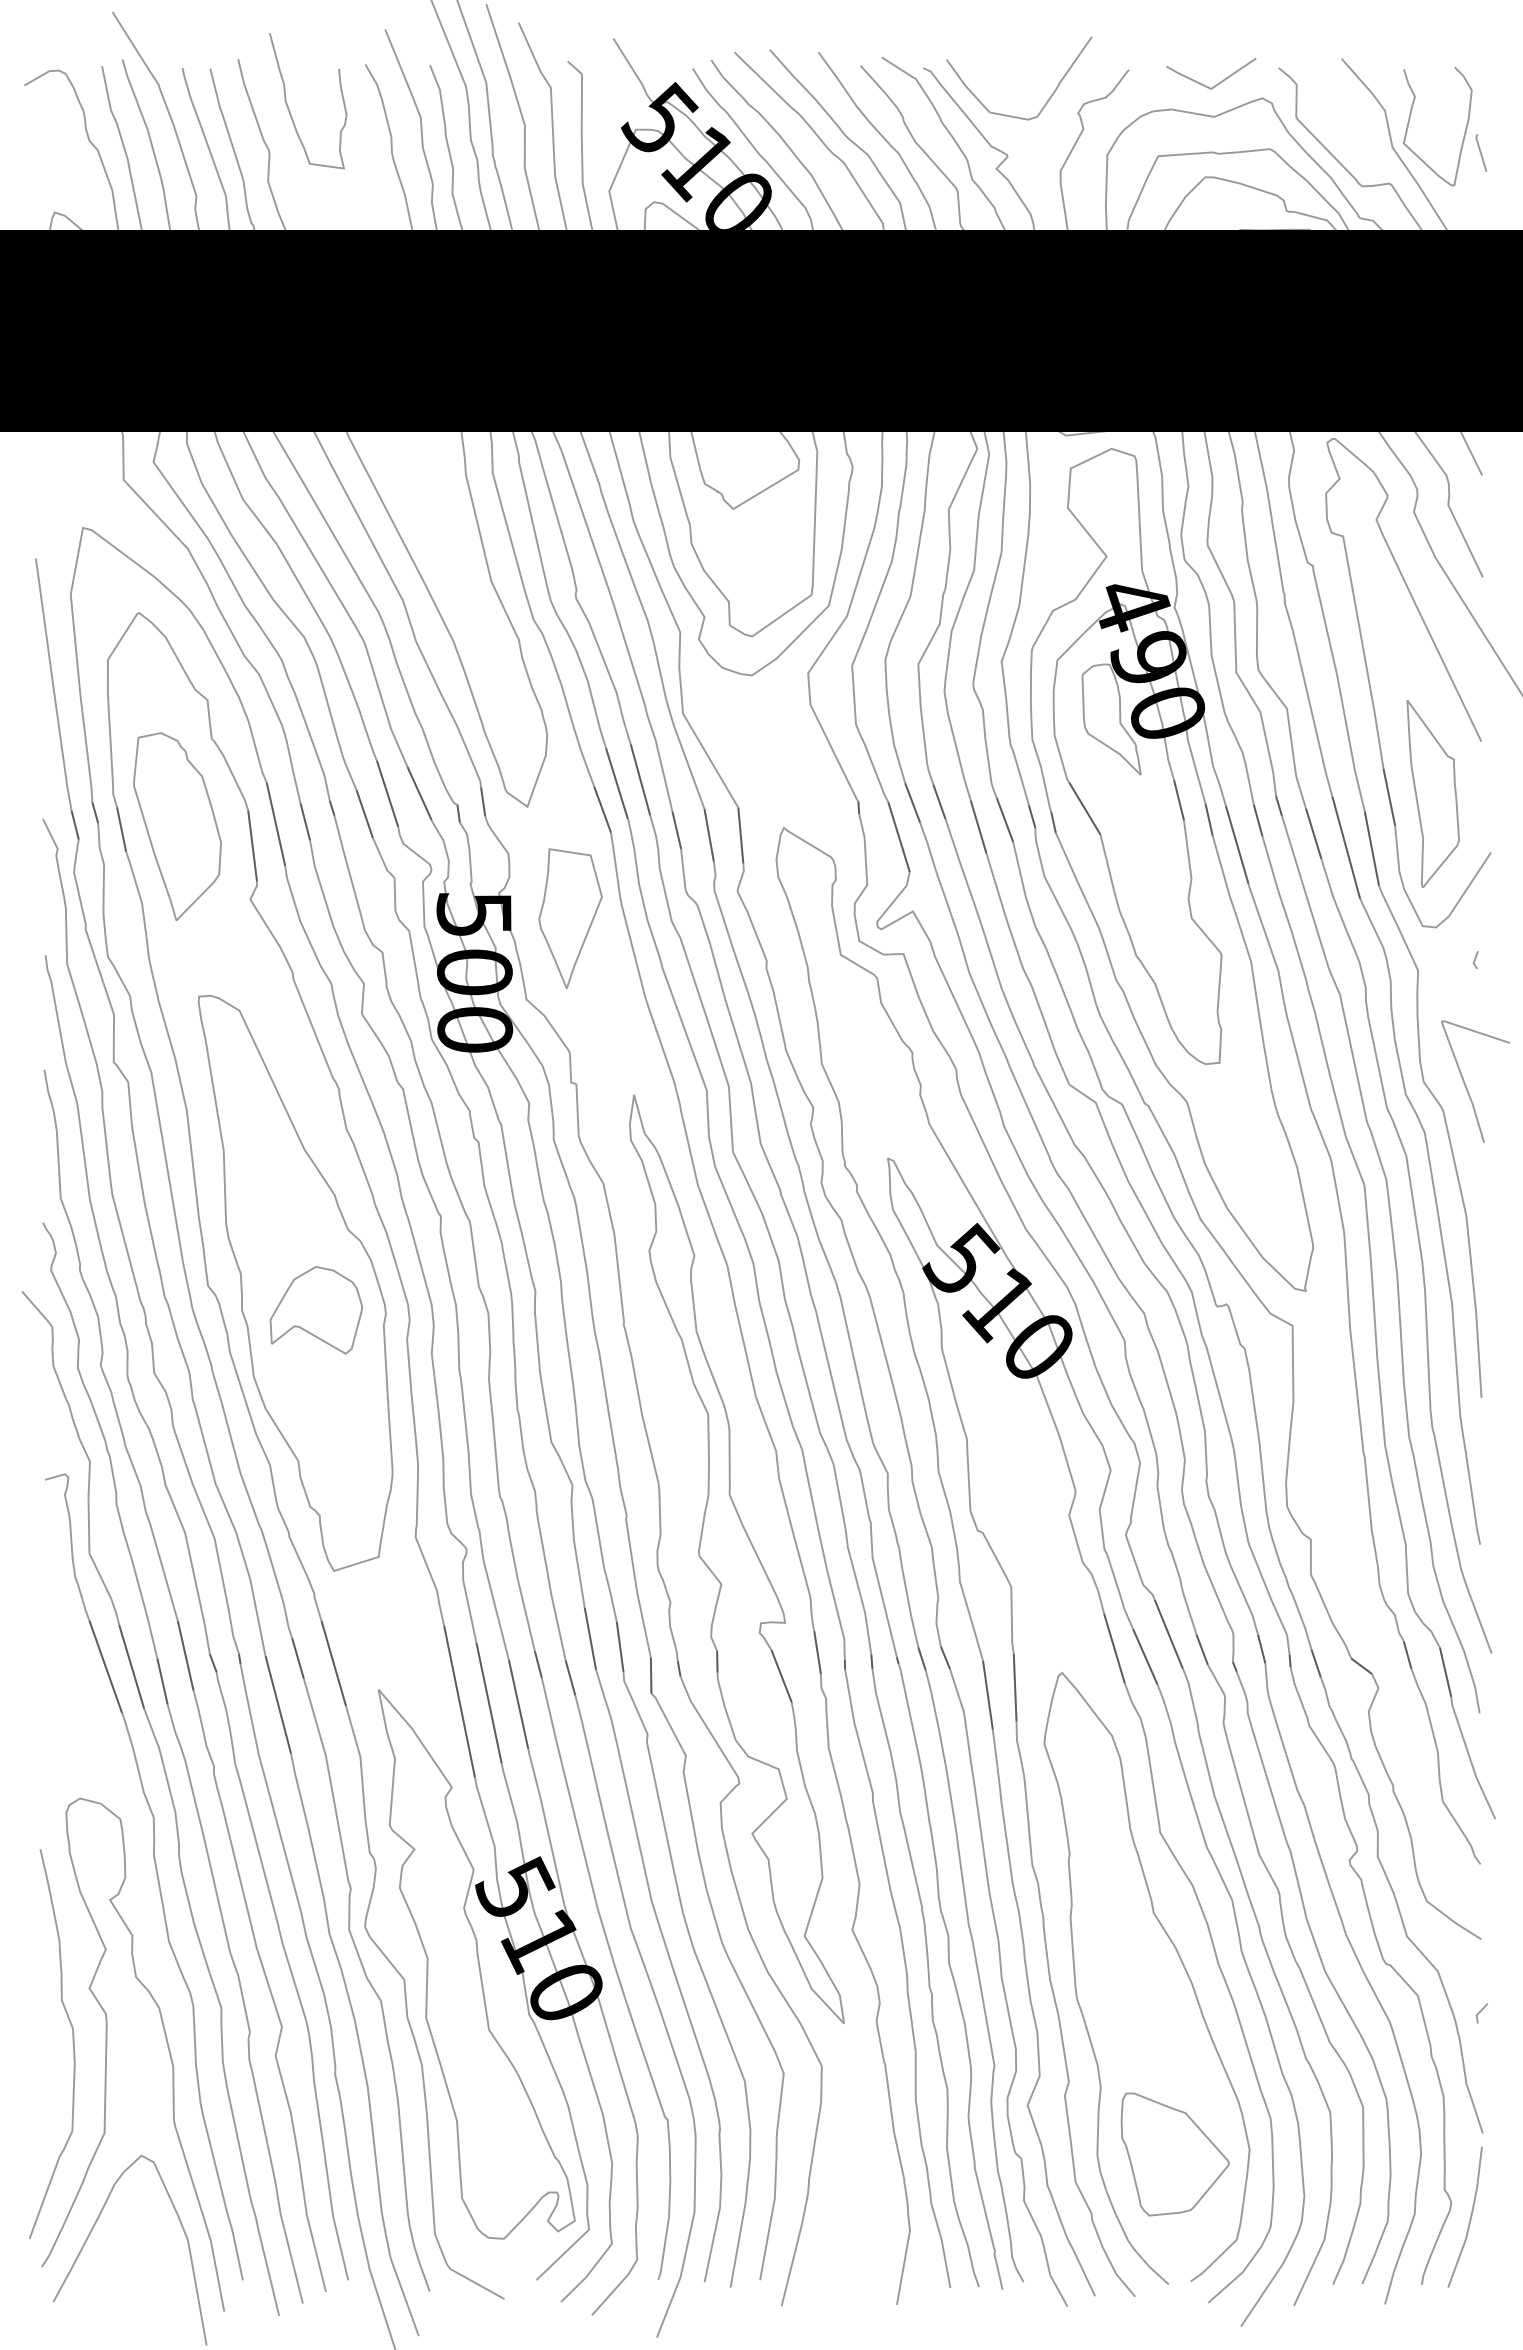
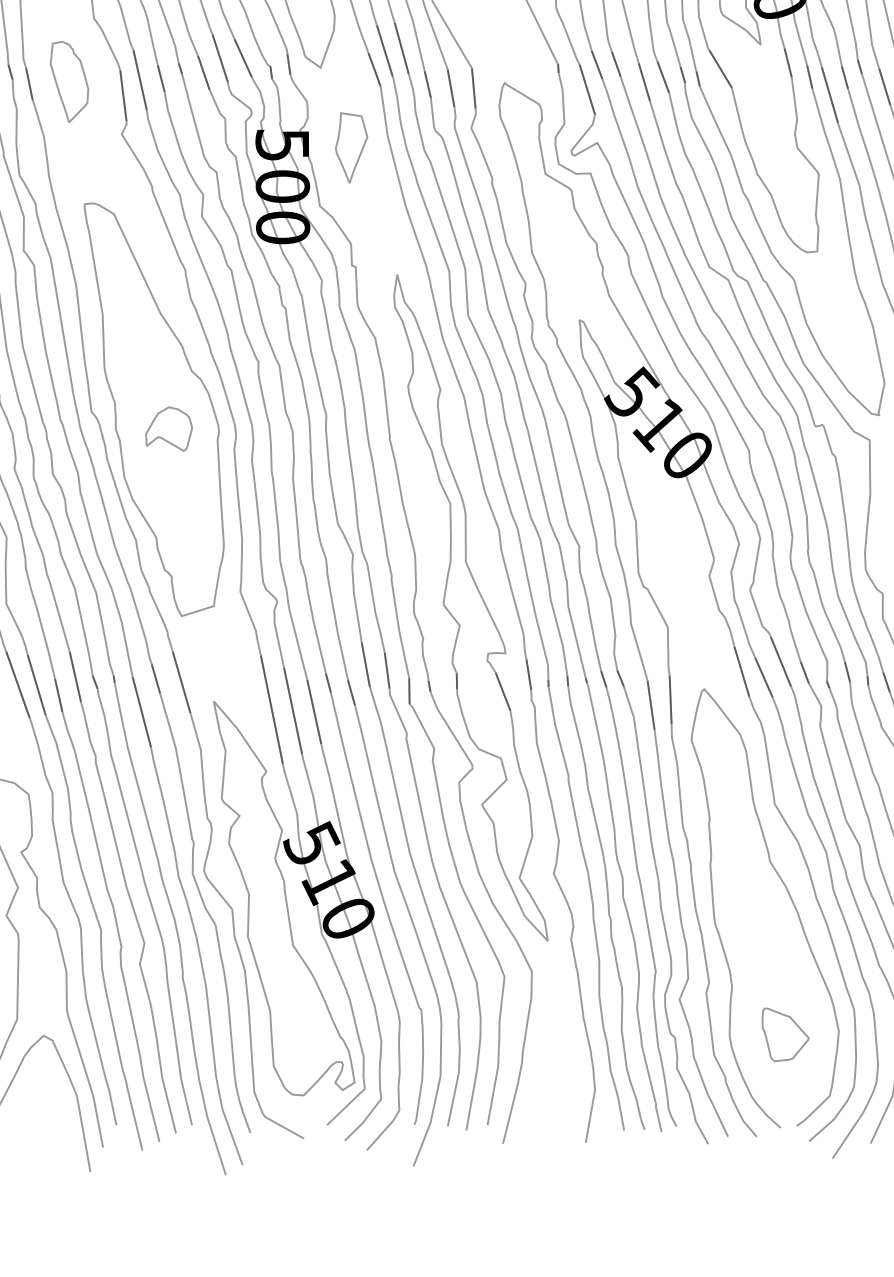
part: (177, 826) -> (69, 81), size x0.6
part: (570, 918) -> (351, 147), size x0.7
part: (315, 1310) -> (168, 429), size x0.7
part: (1175, 2154) -> (785, 1034), size x0.6

